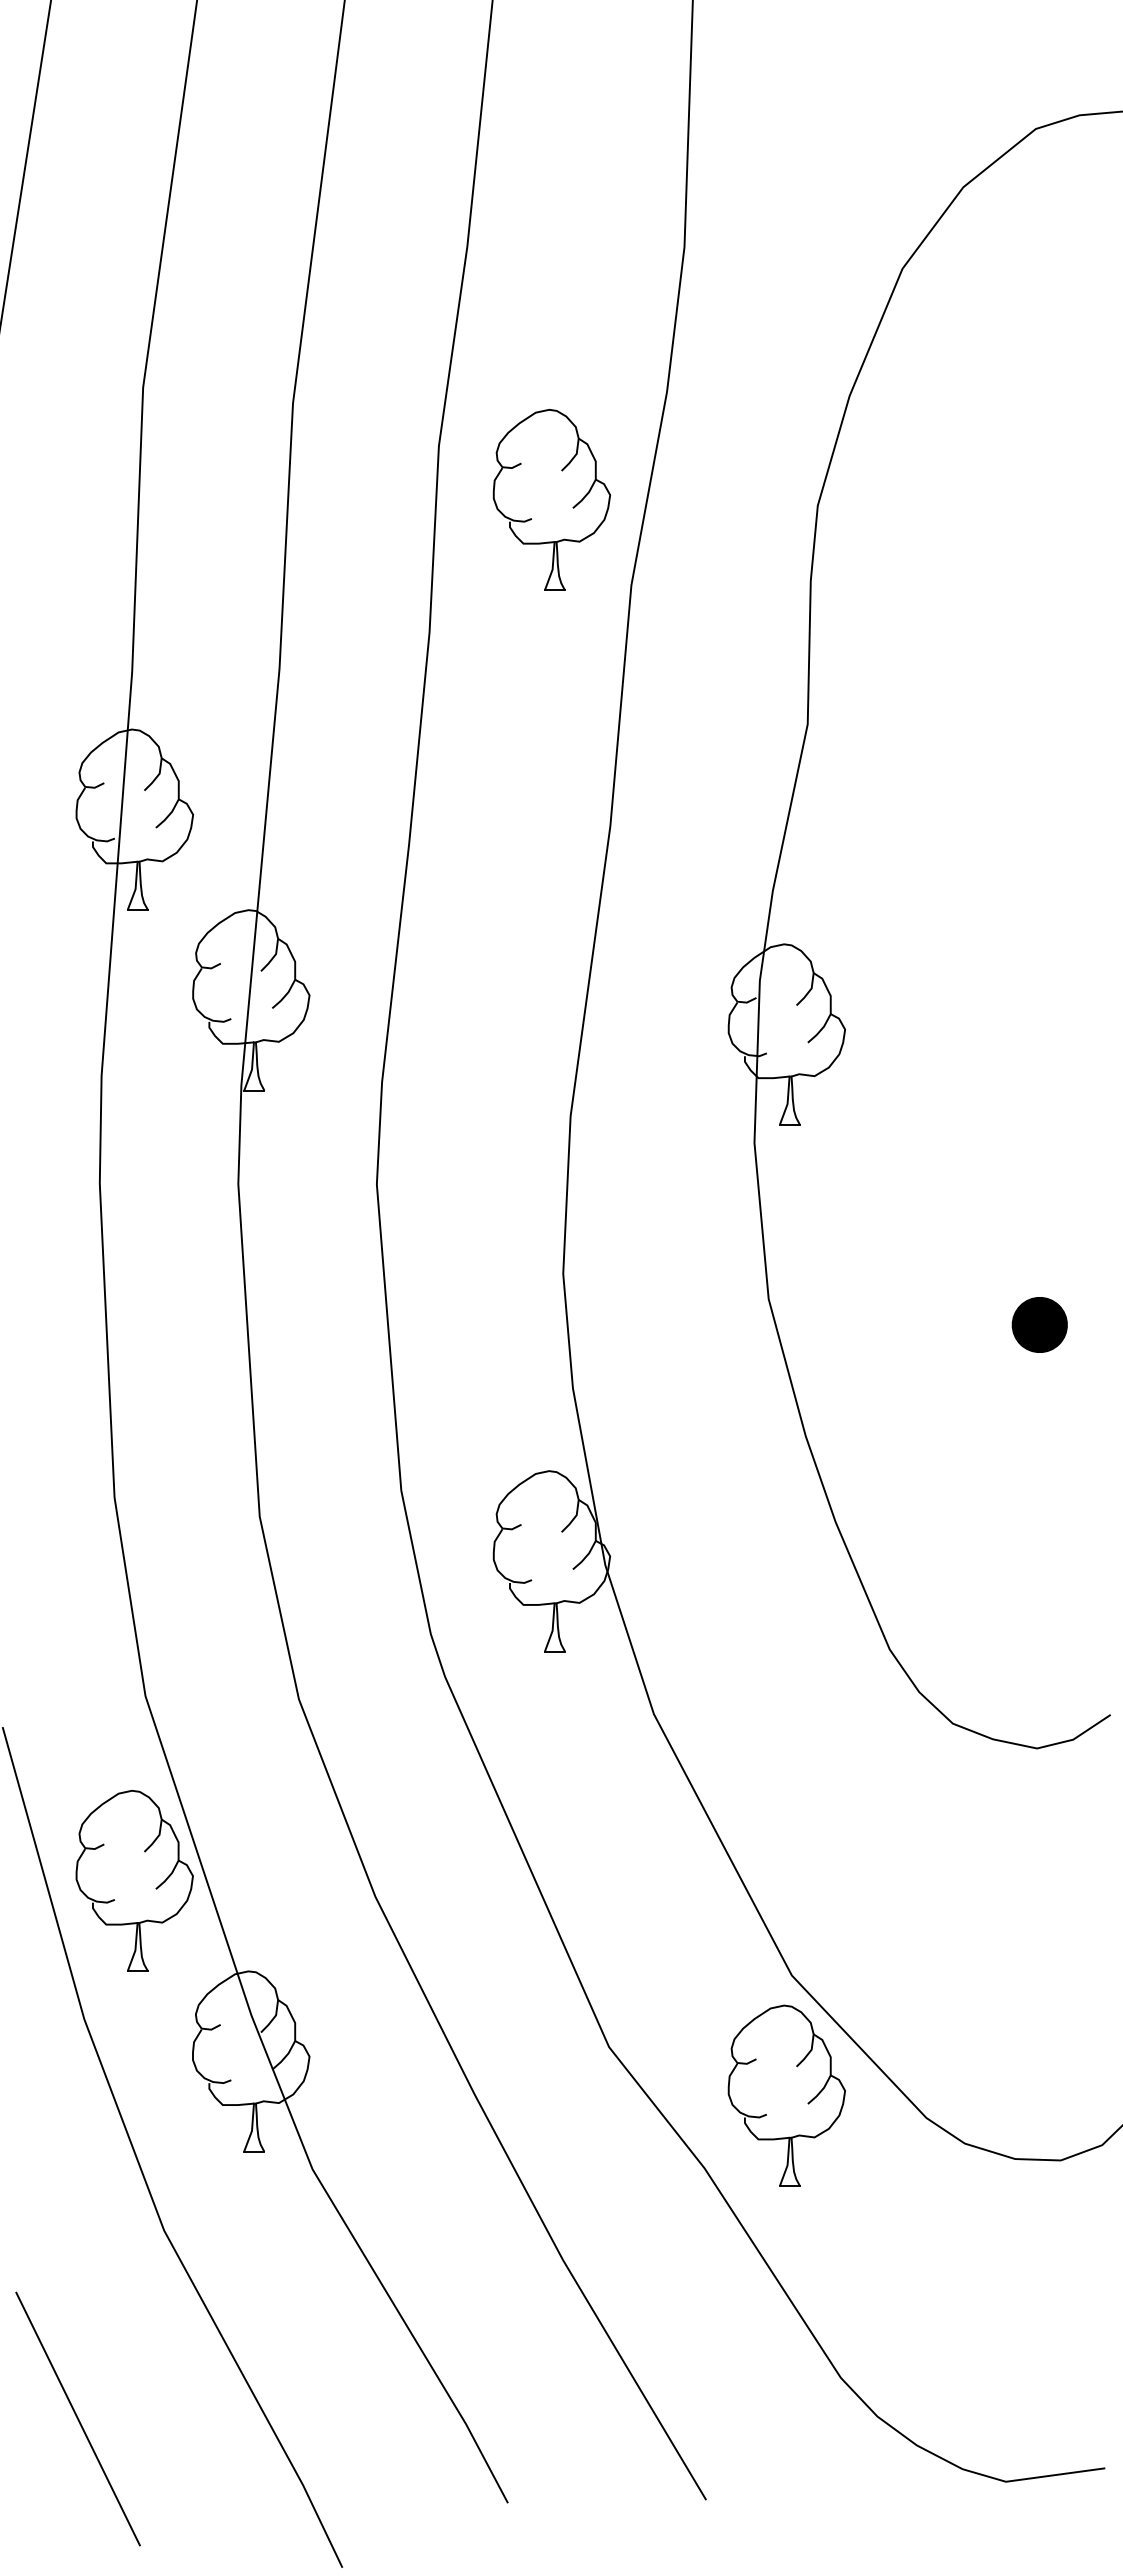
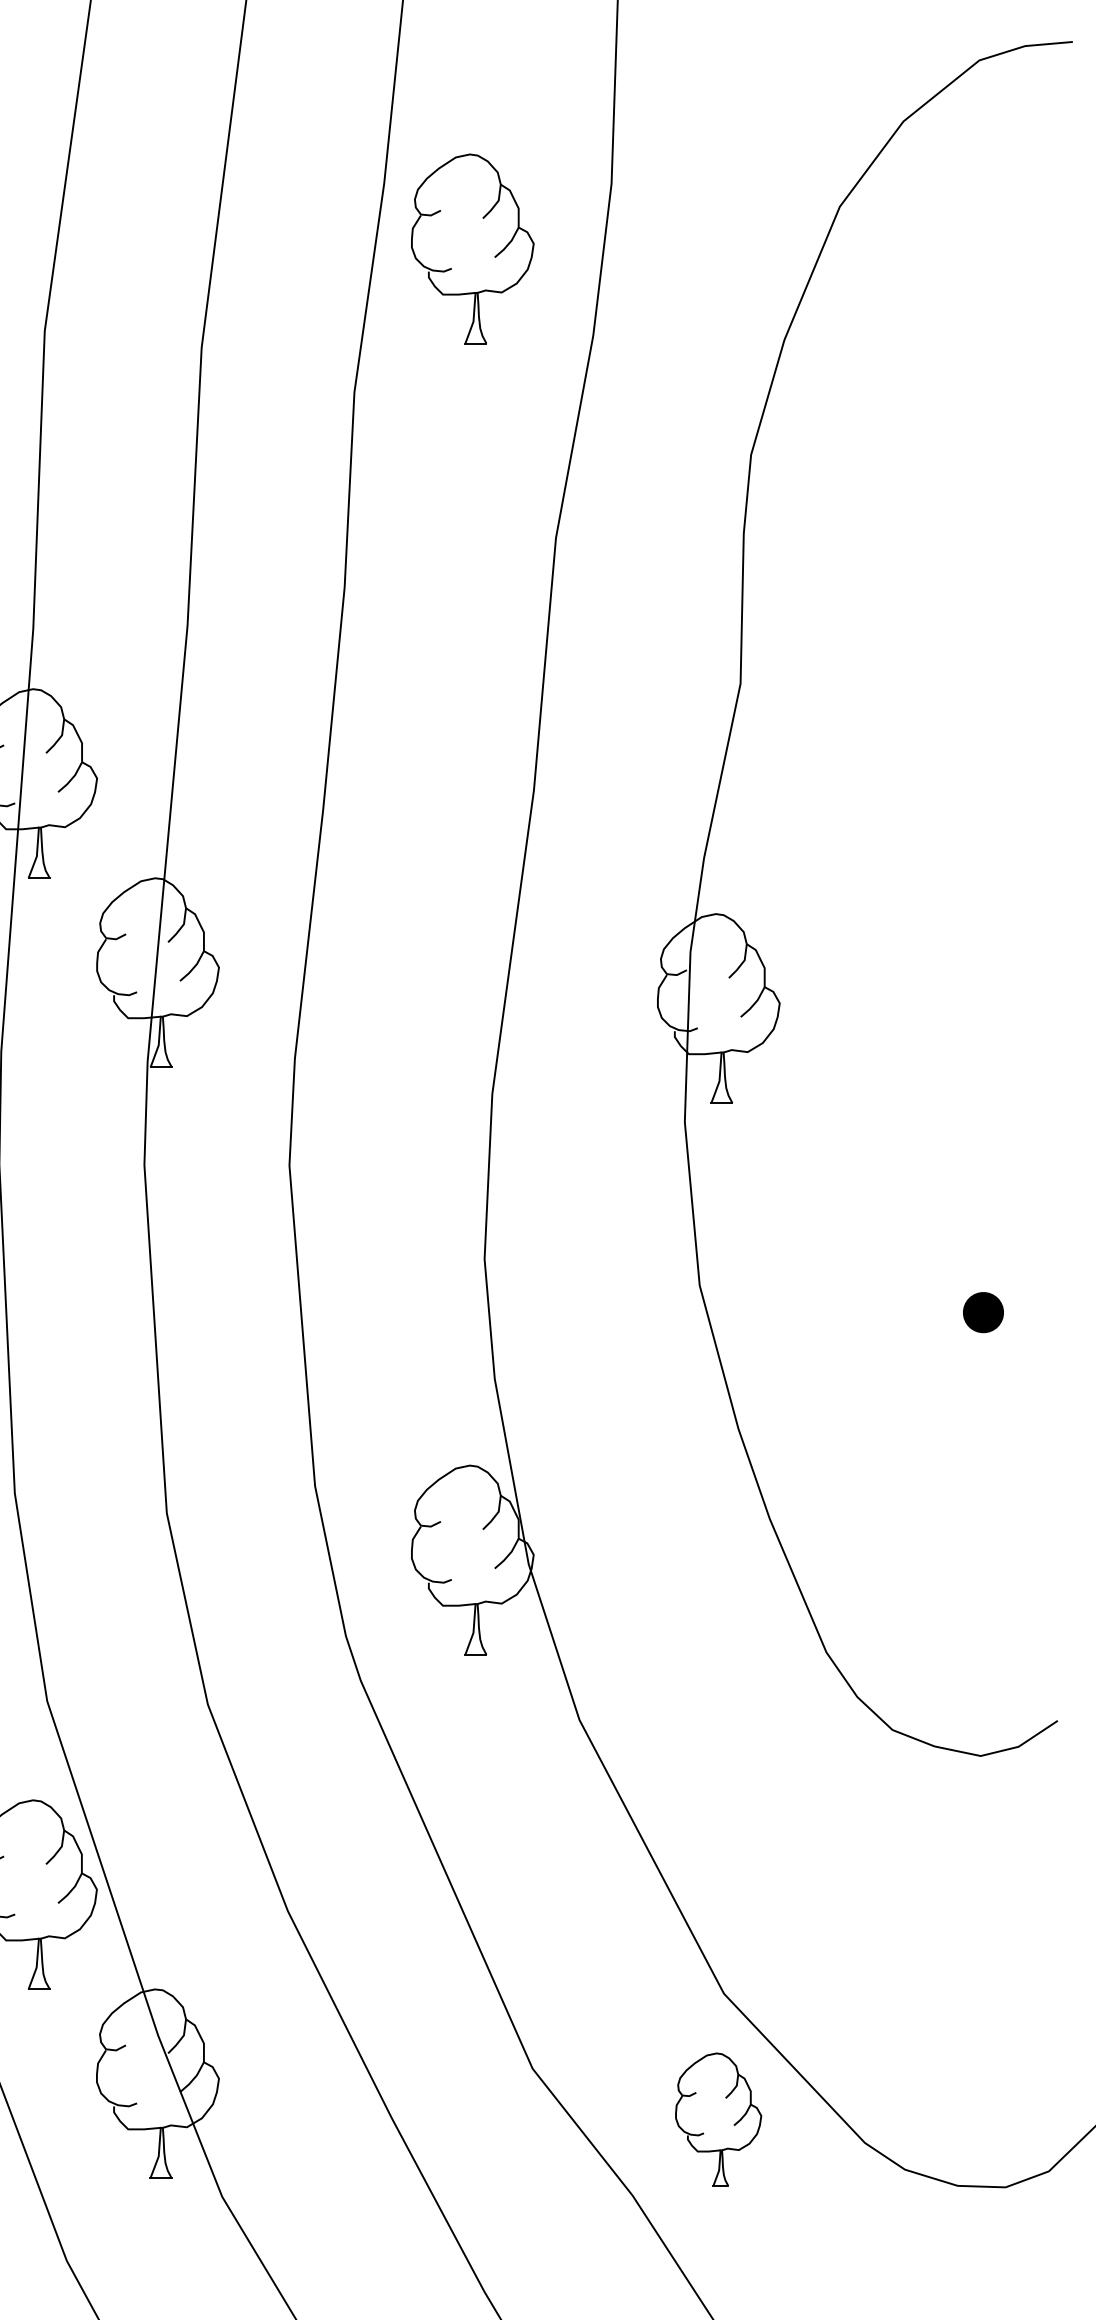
part: (551, 499) -> (472, 248), moved
part: (1039, 1324) -> (983, 1312), size x0.7
part: (786, 2095) -> (718, 2119), size x0.7

